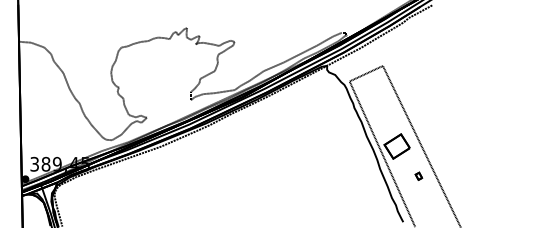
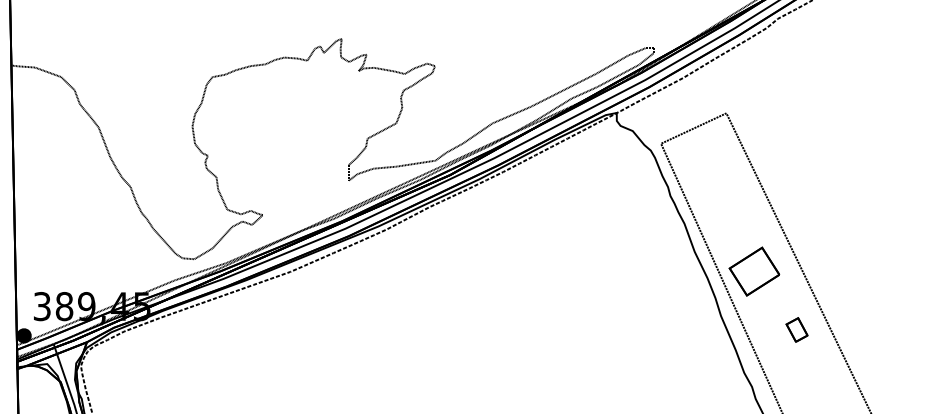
part: (418, 176) -> (796, 330), size x1.67

